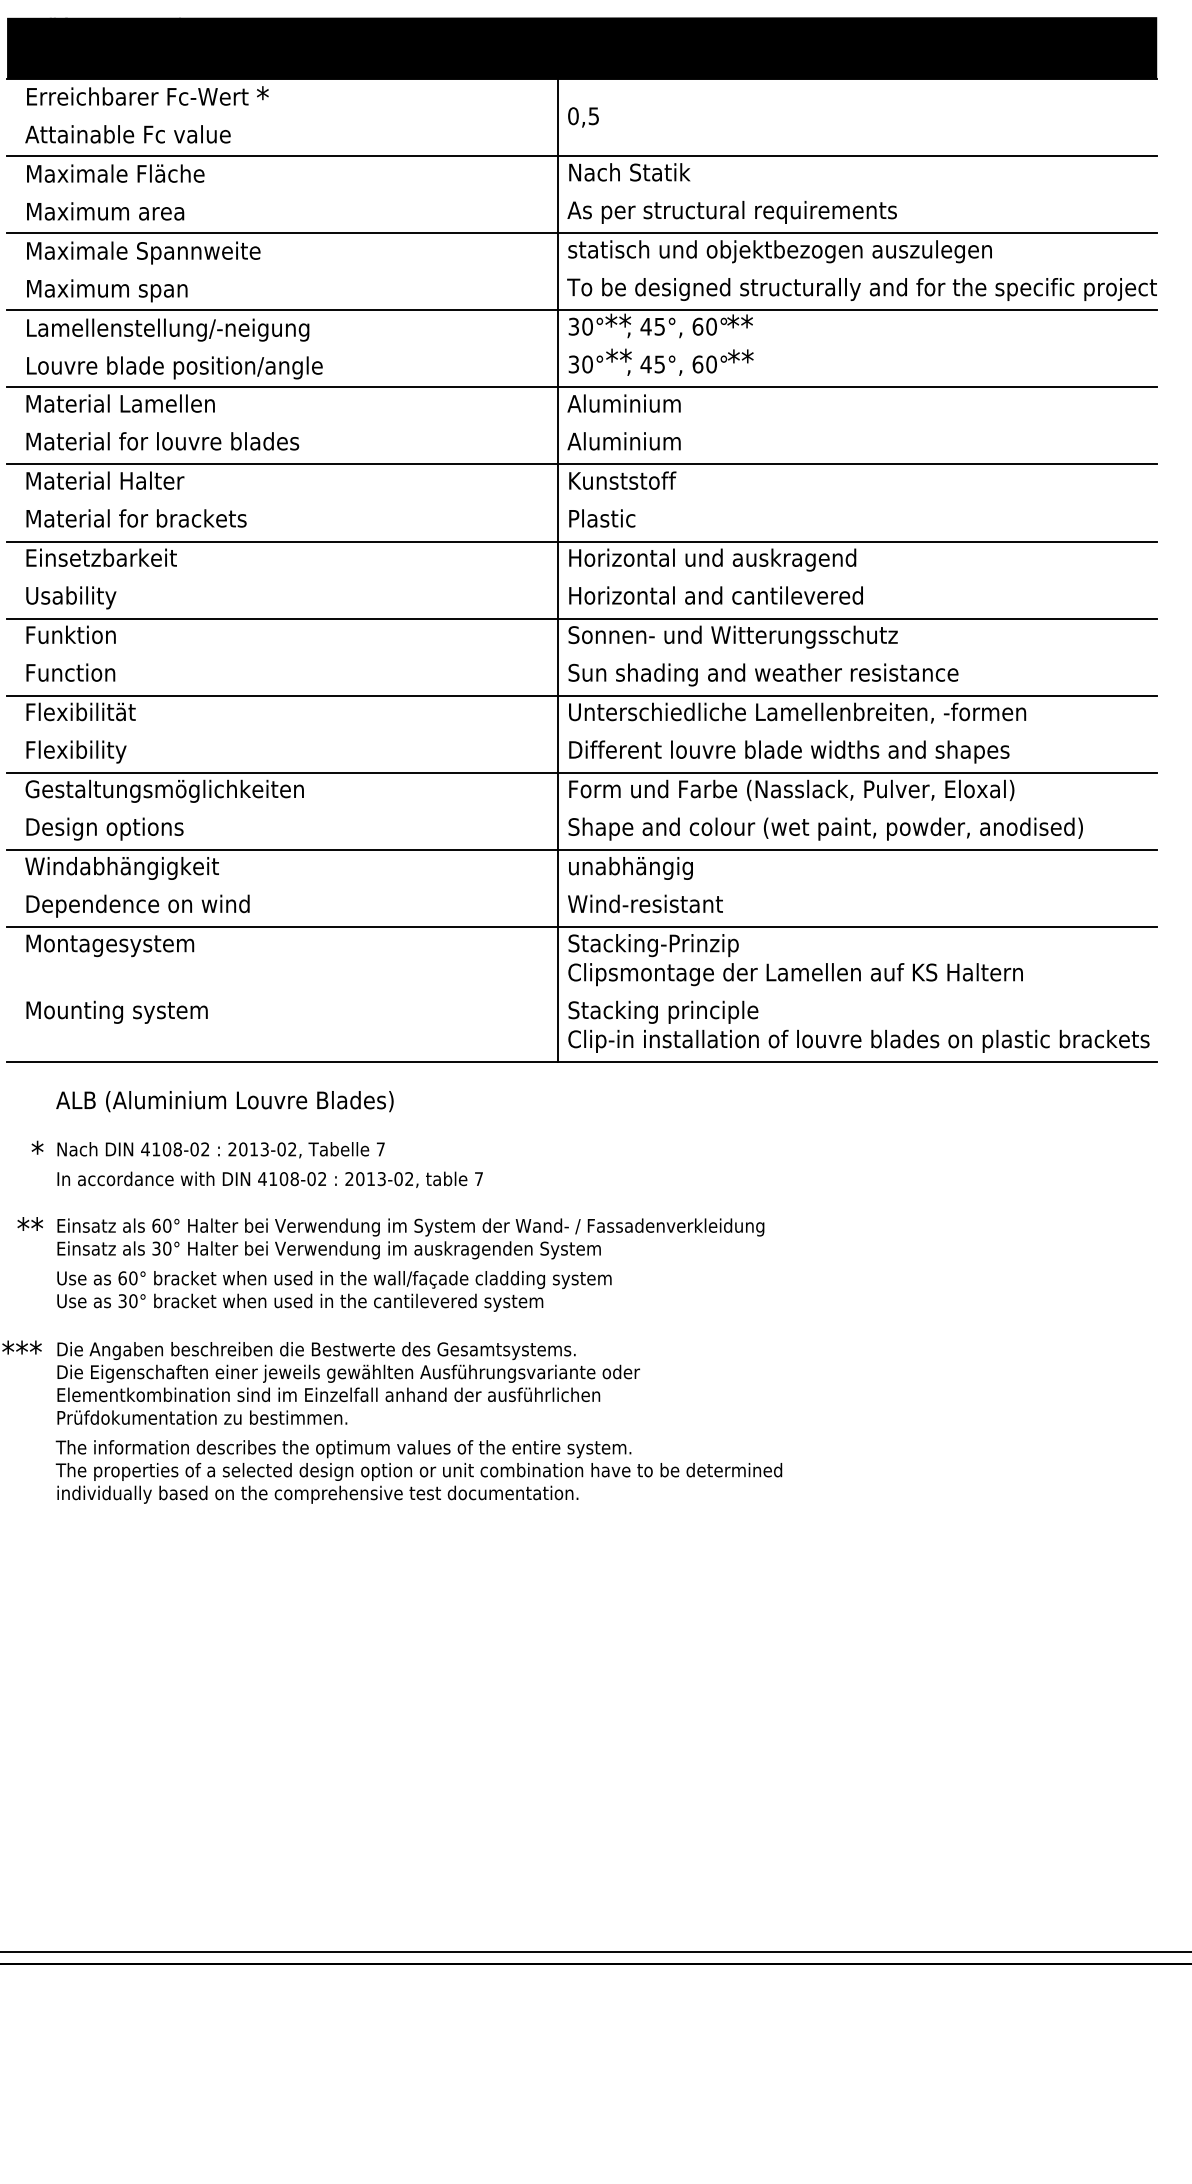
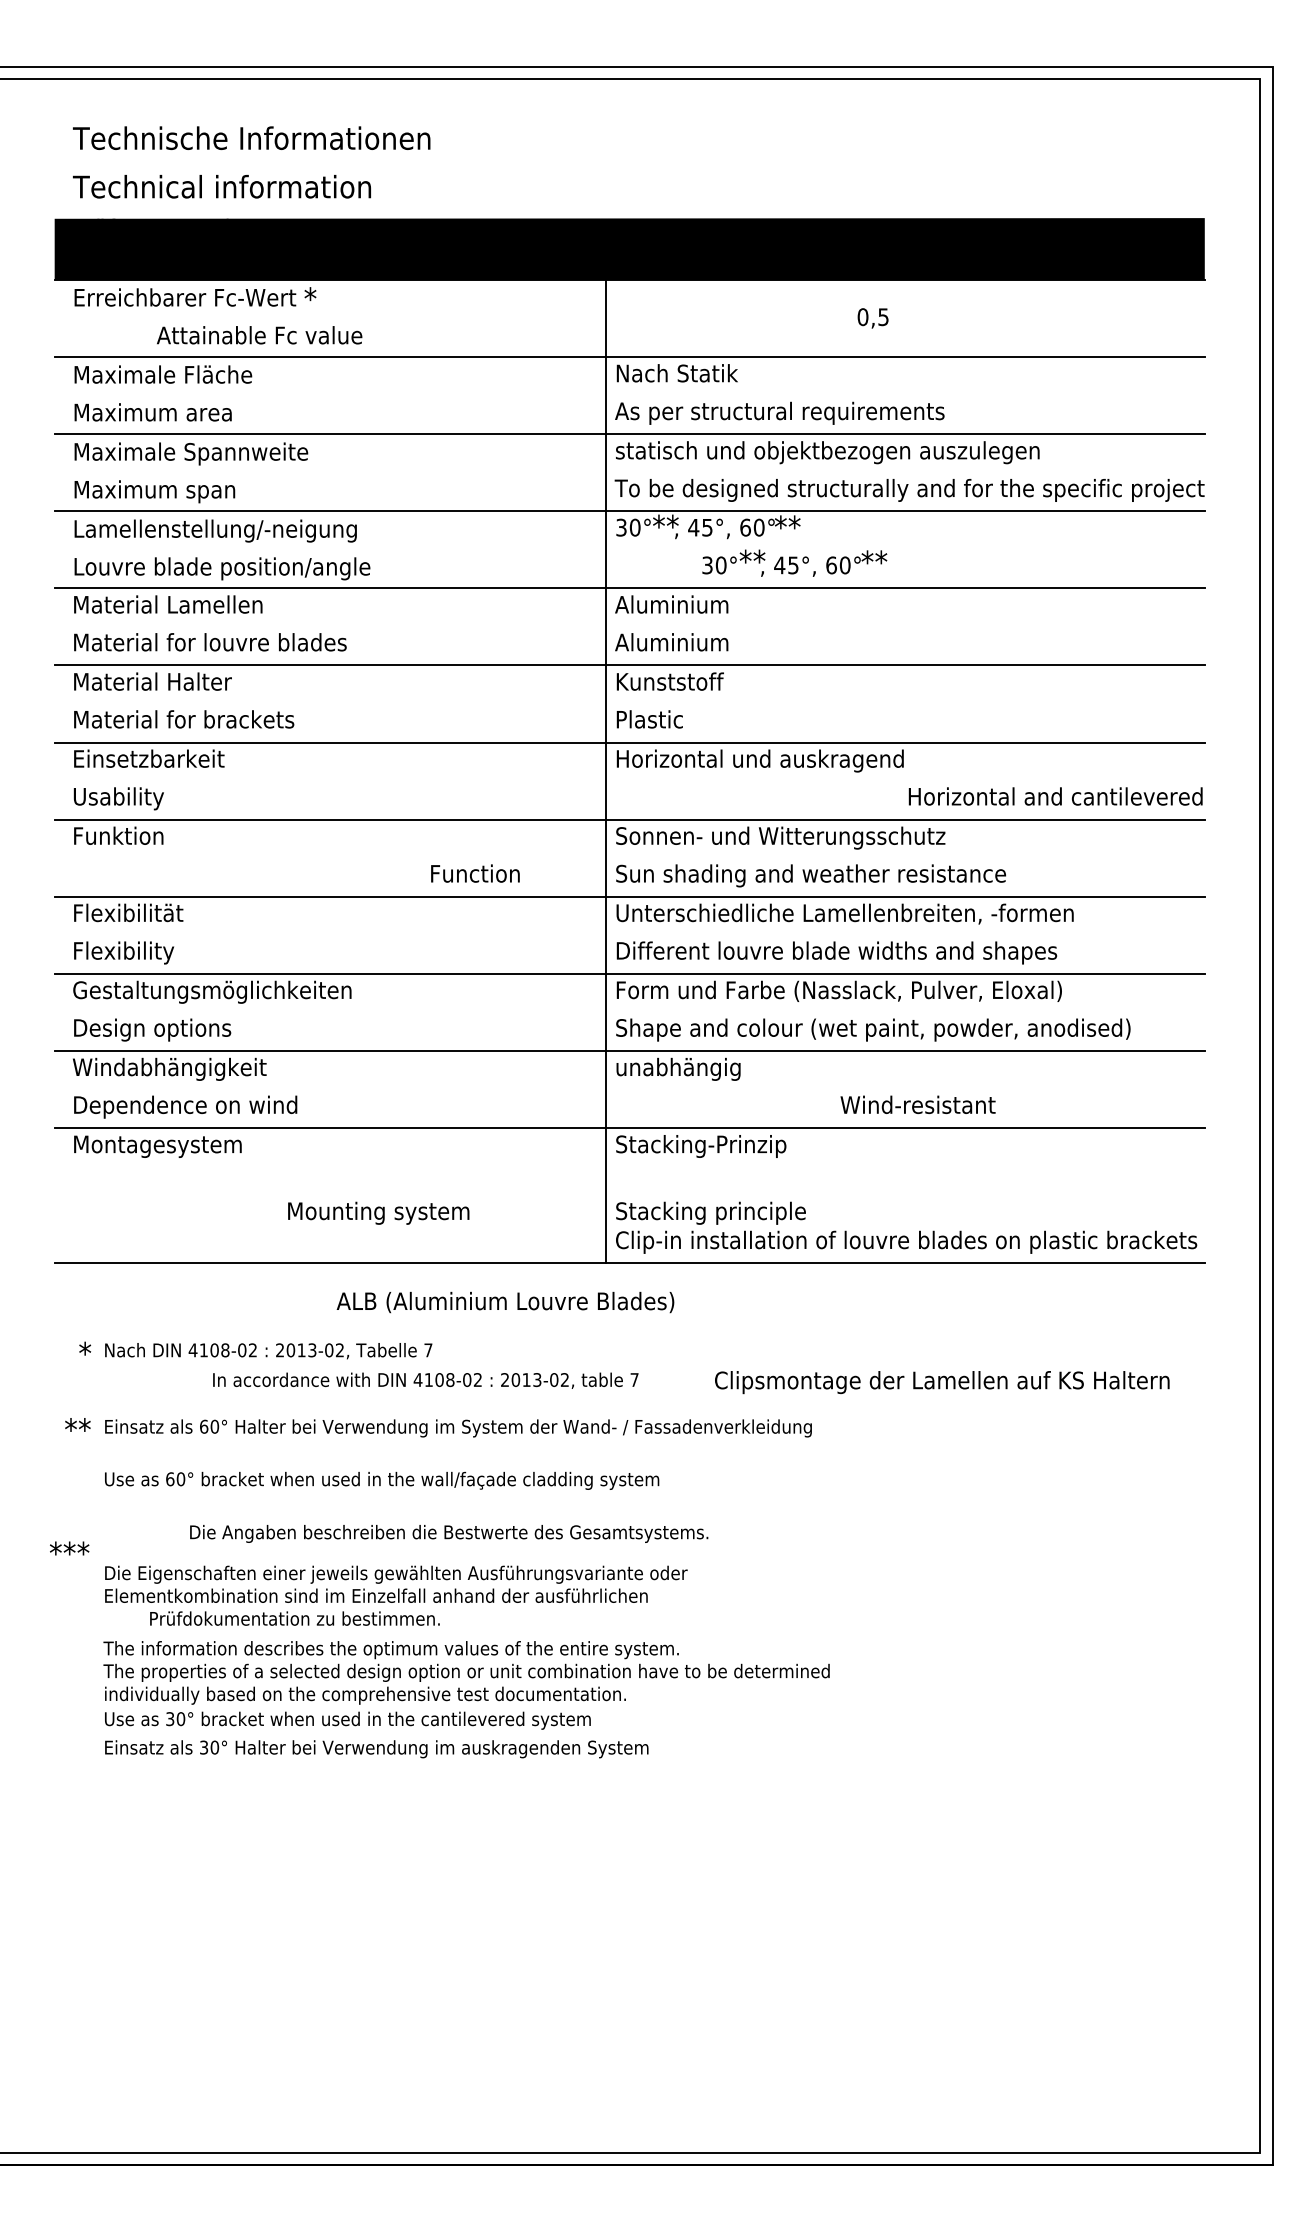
text: (582, 117) -> (872, 318), moved
text: (127, 134) -> (259, 335), moved
text: (660, 361) -> (794, 562), moved
text: (715, 595) -> (1055, 796), moved
text: (70, 672) -> (475, 873), moved
text: (644, 903) -> (917, 1104), moved
text: (795, 974) -> (942, 1382), moved
text: (116, 1011) -> (378, 1212), moved
text: (224, 1101) -> (505, 1302), moved
text: (269, 1179) -> (425, 1380), moved
text: (328, 1250) -> (376, 1749), moved
text: (299, 1302) -> (347, 1720), moved
text: (316, 1350) -> (449, 1533), moved
text: (201, 1417) -> (294, 1618), moved

